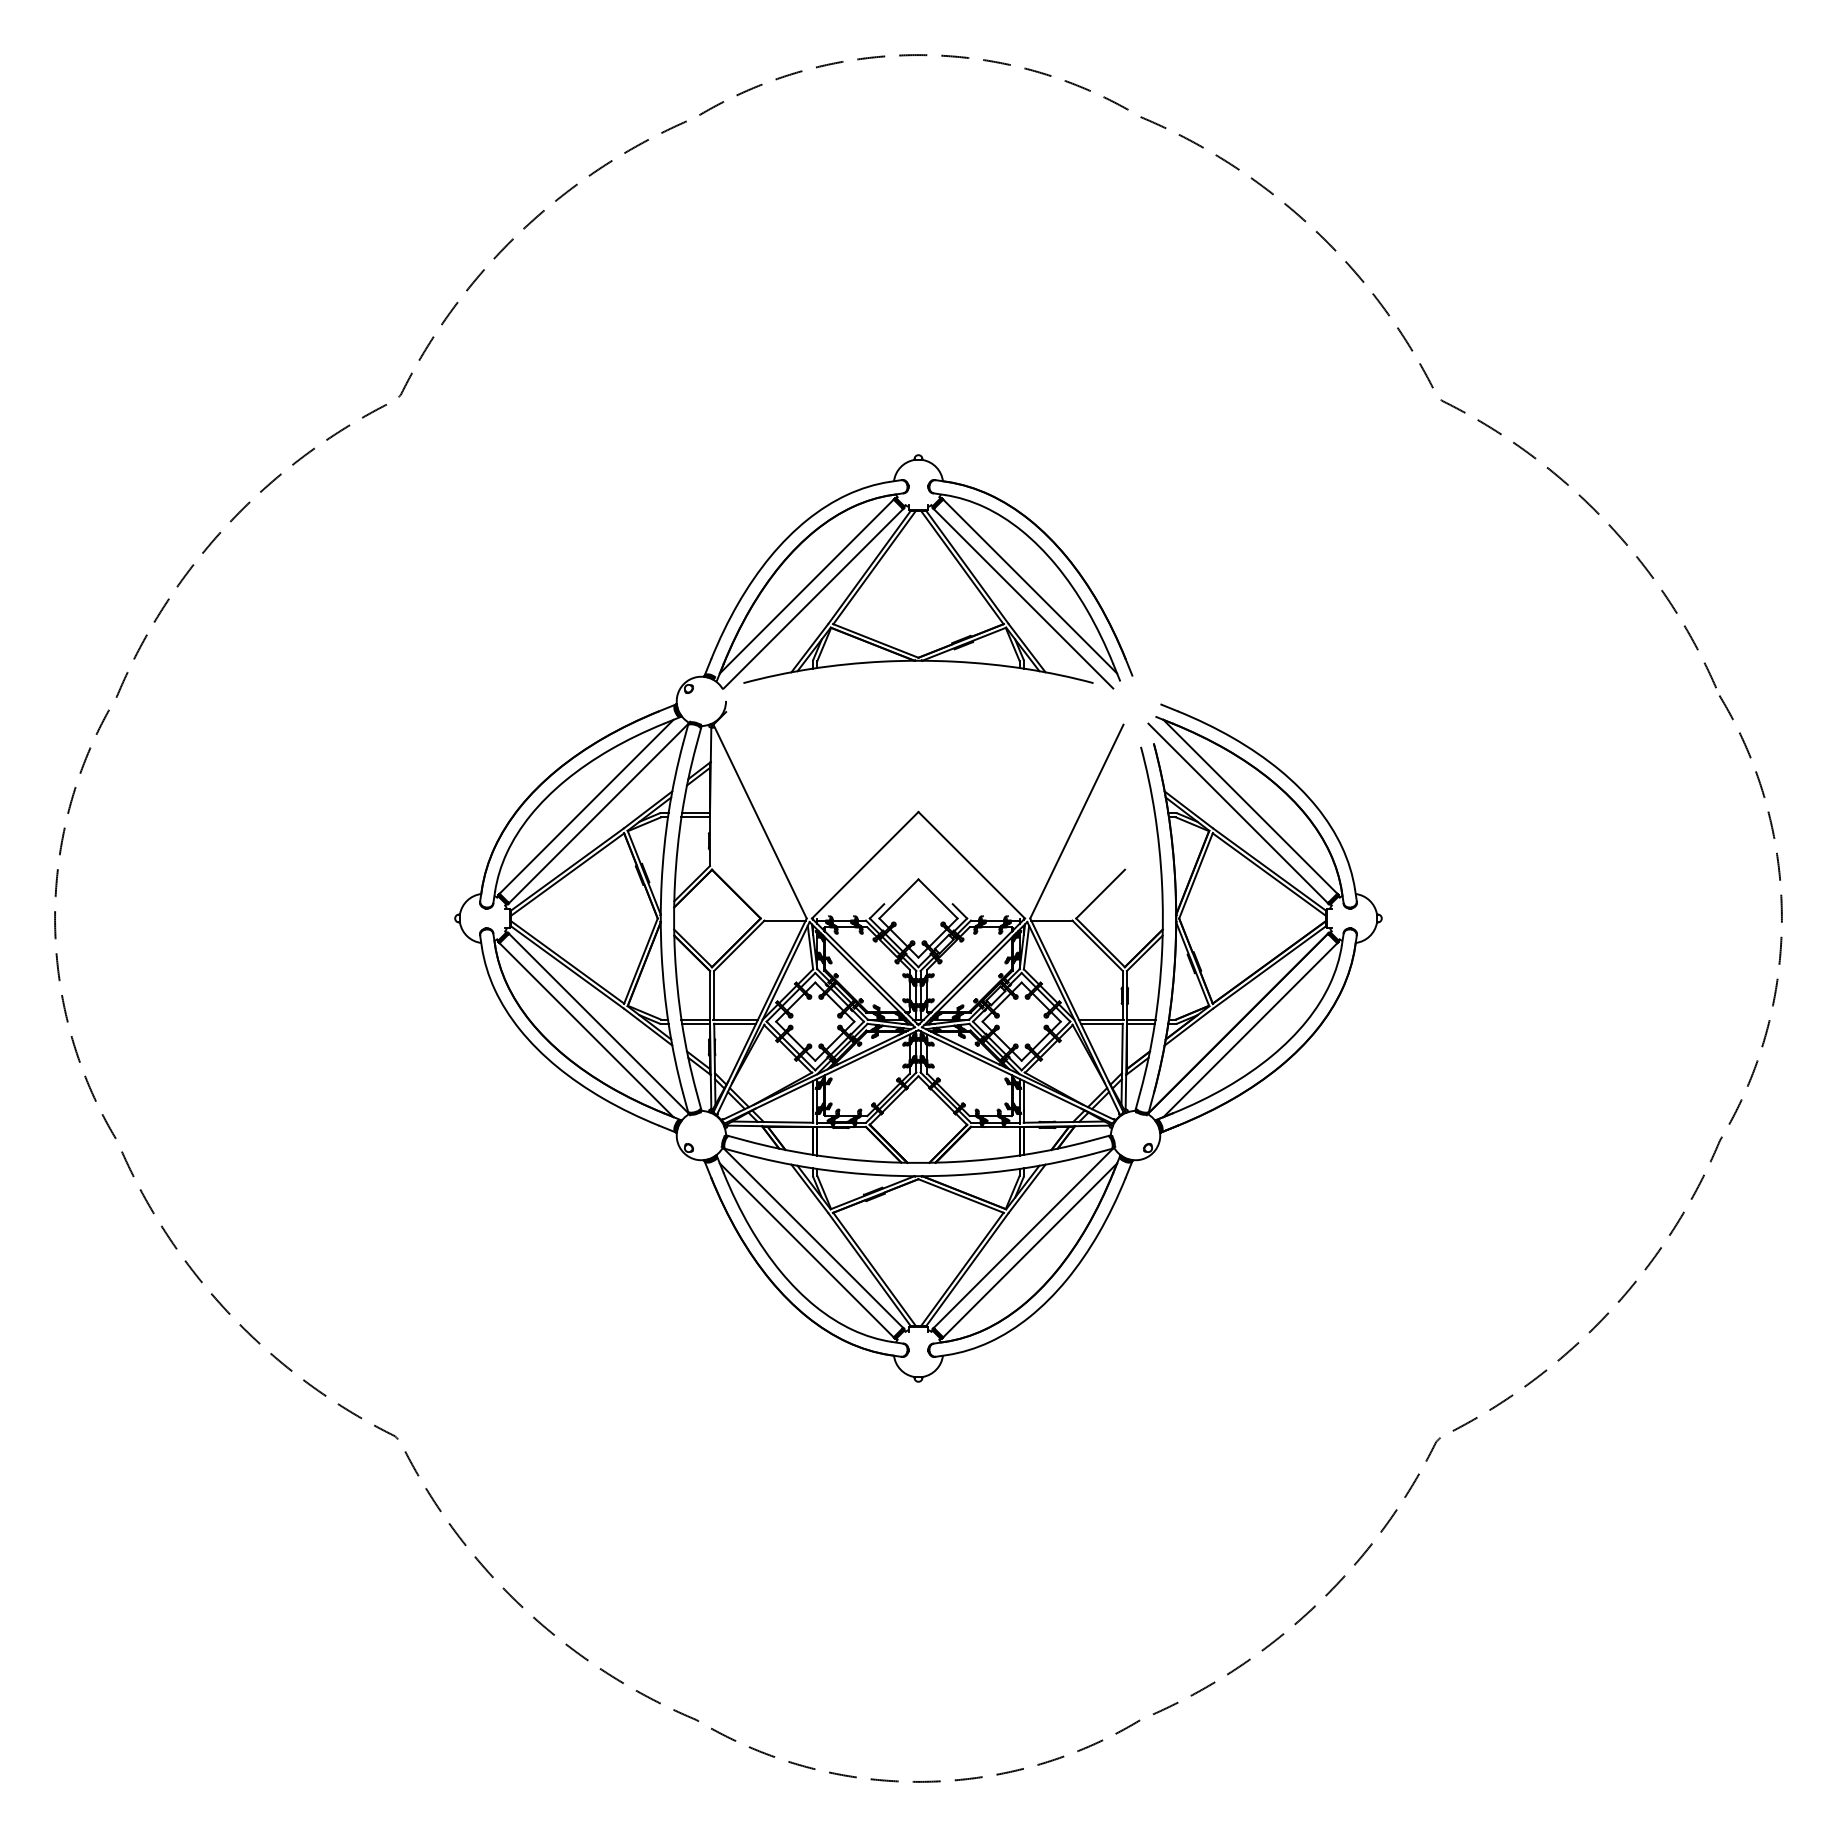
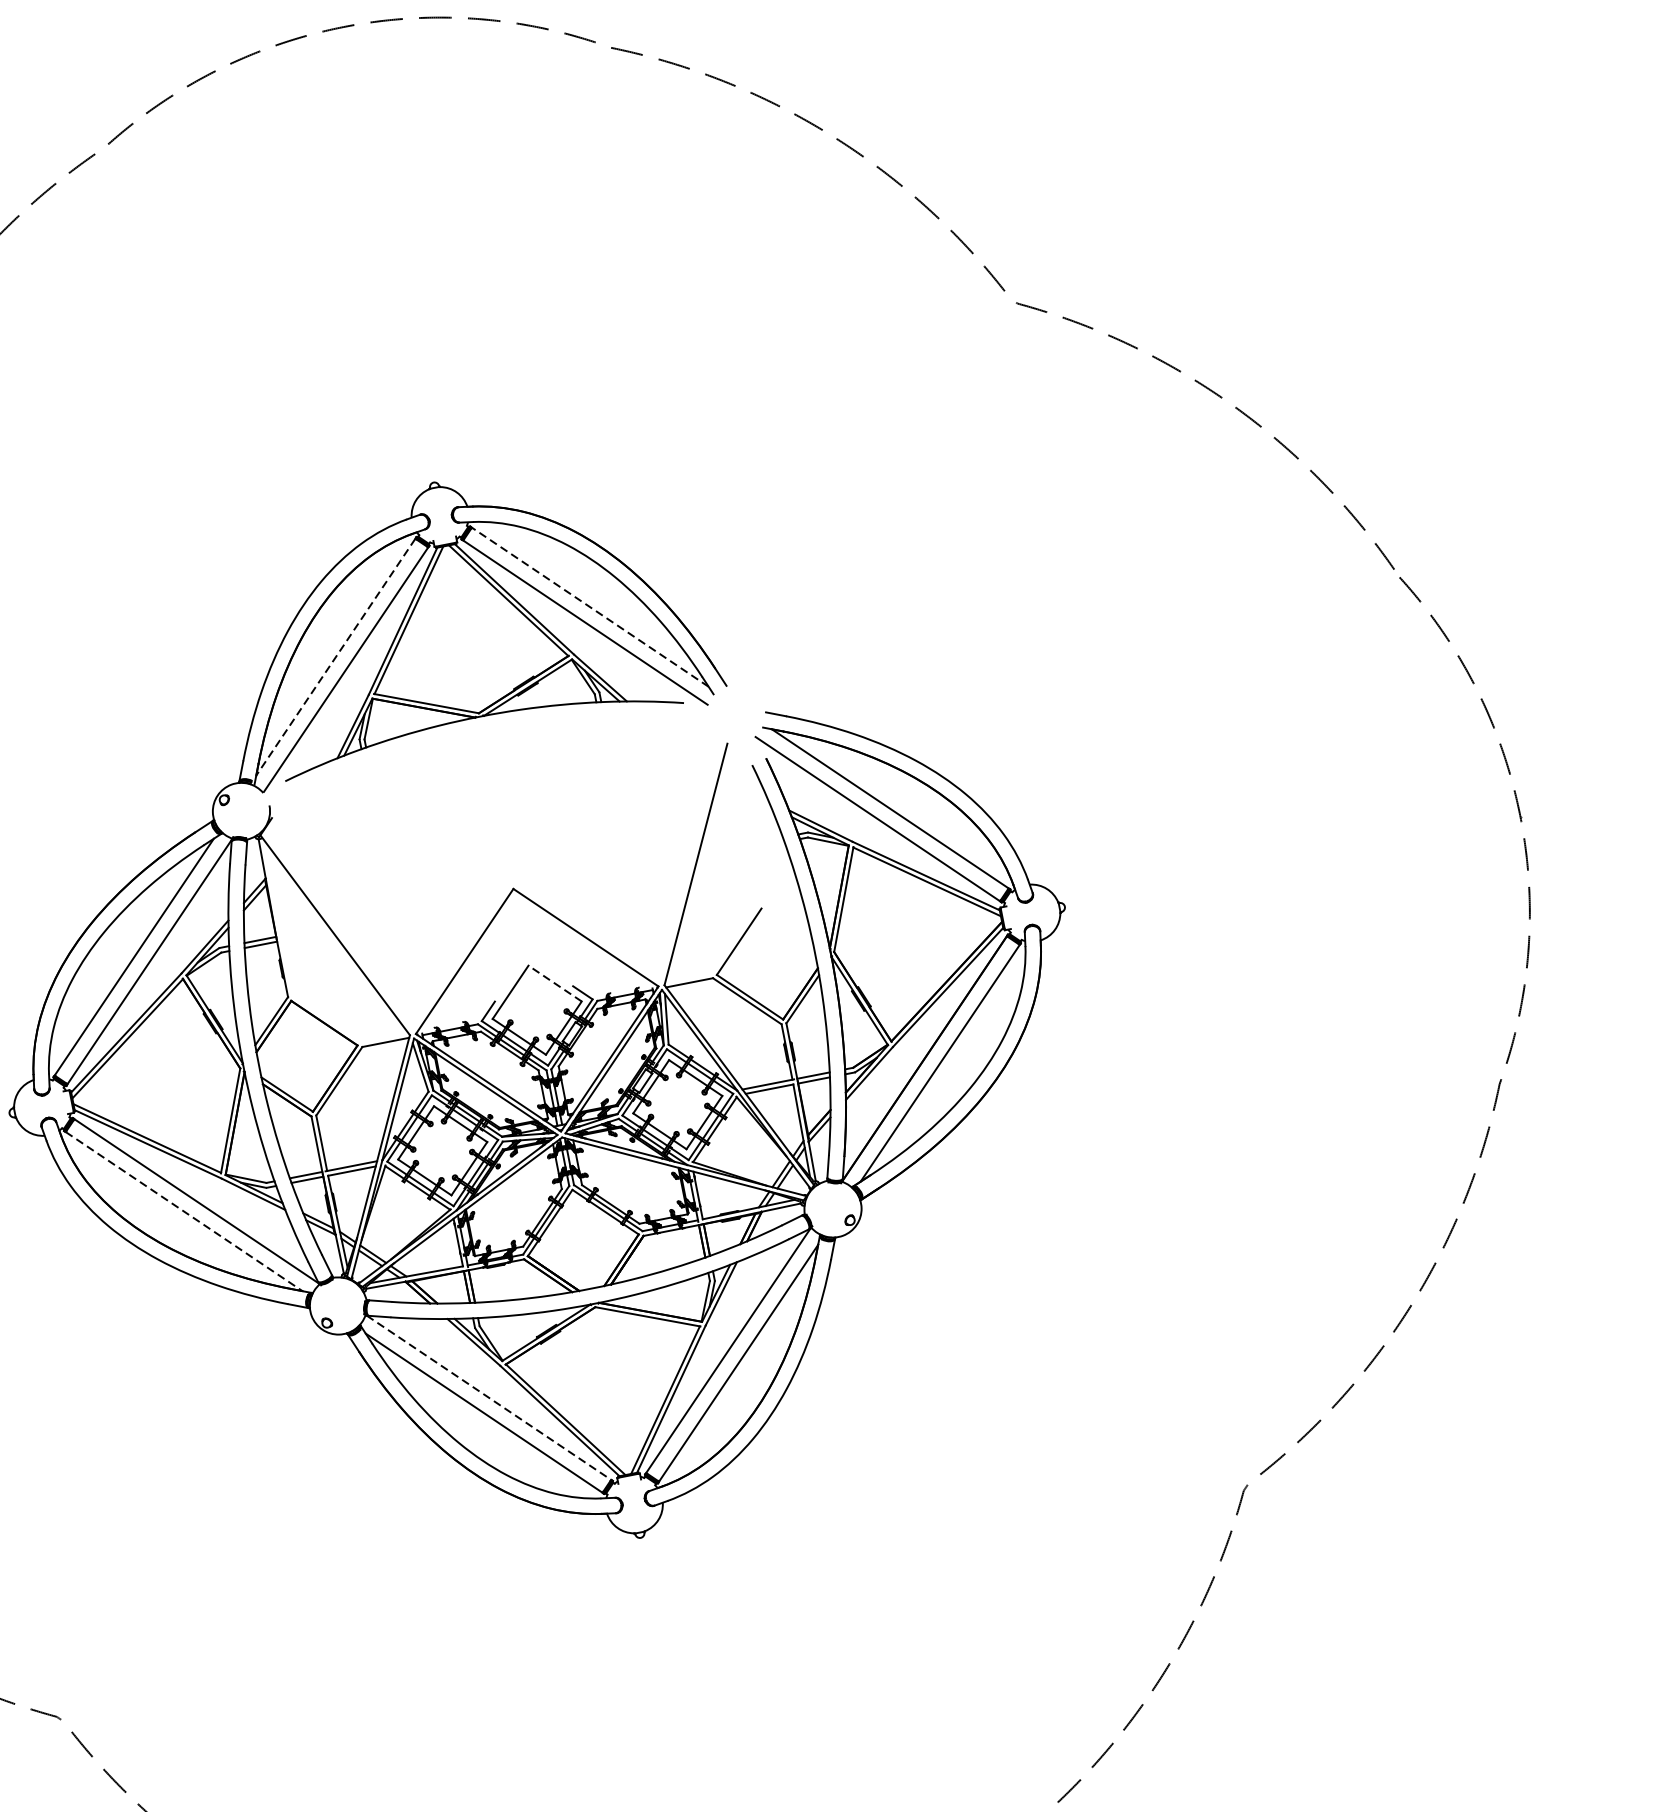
line: (806, 586) -> (335, 657), solid -> dashed
line: (1030, 586) -> (590, 607), solid -> dashed
line: (938, 898) -> (555, 982), solid -> dashed
line: (586, 1030) -> (184, 1211), solid -> dashed
line: (813, 1238) -> (489, 1398), solid -> dashed

